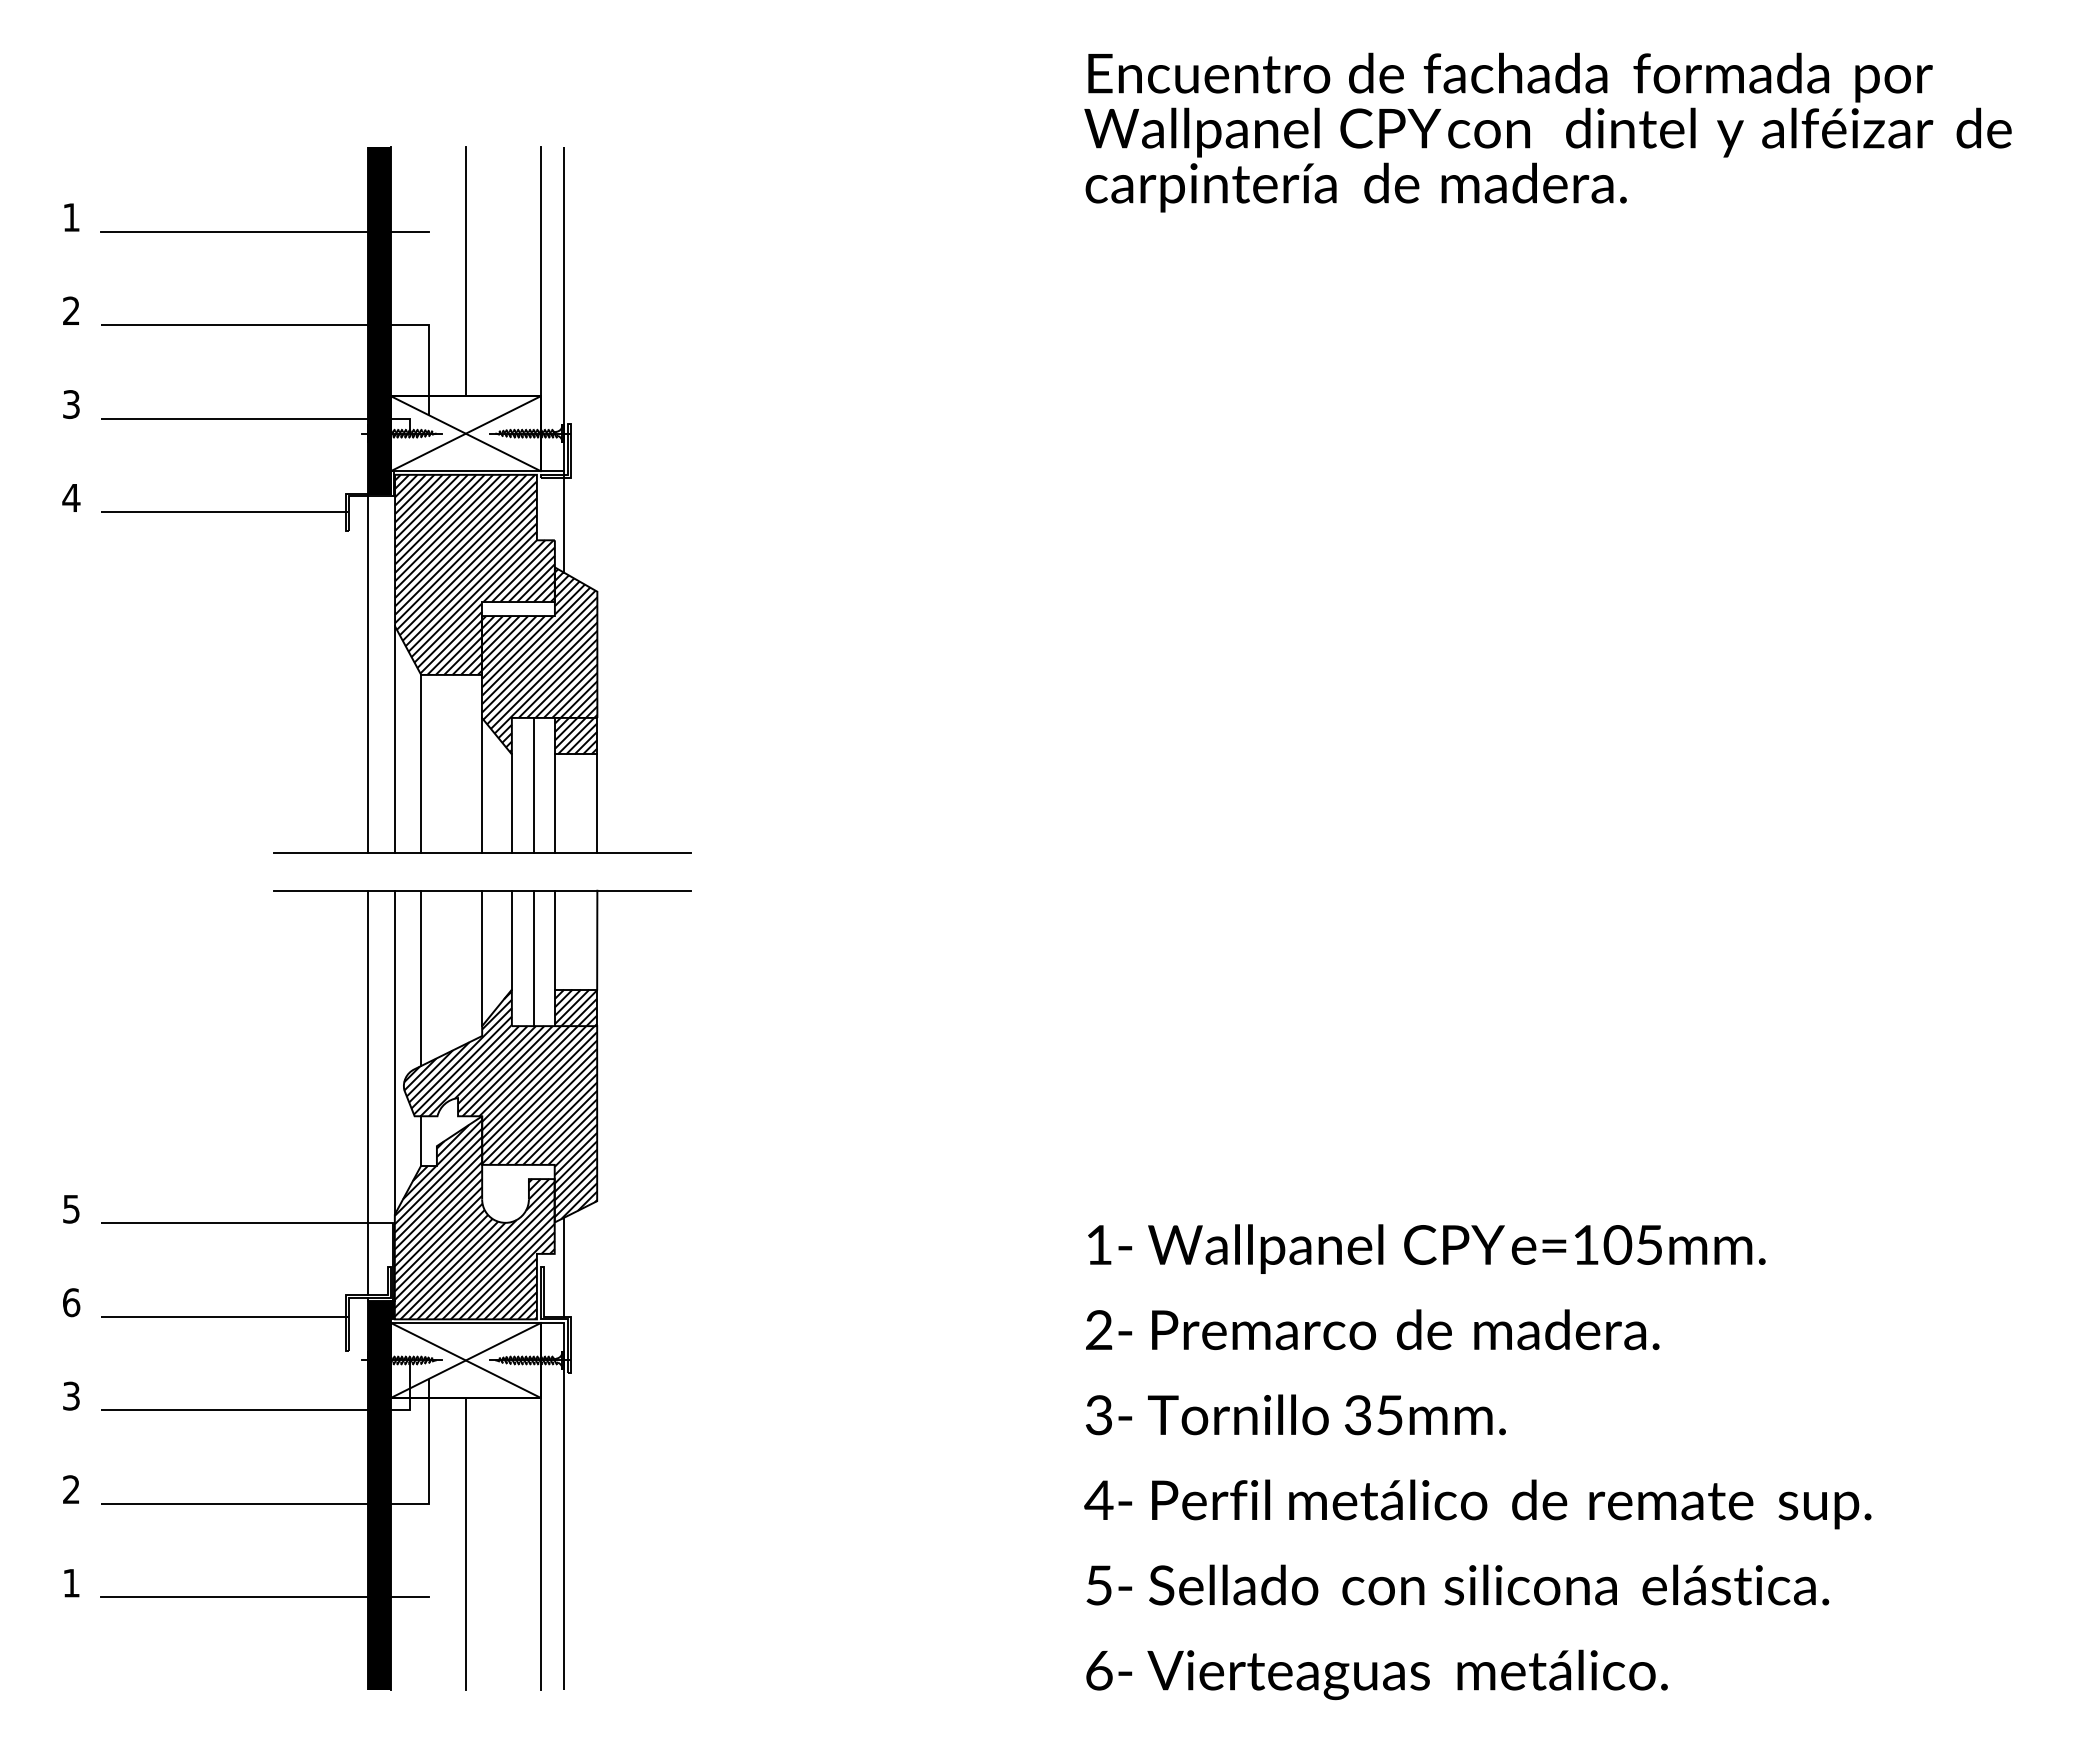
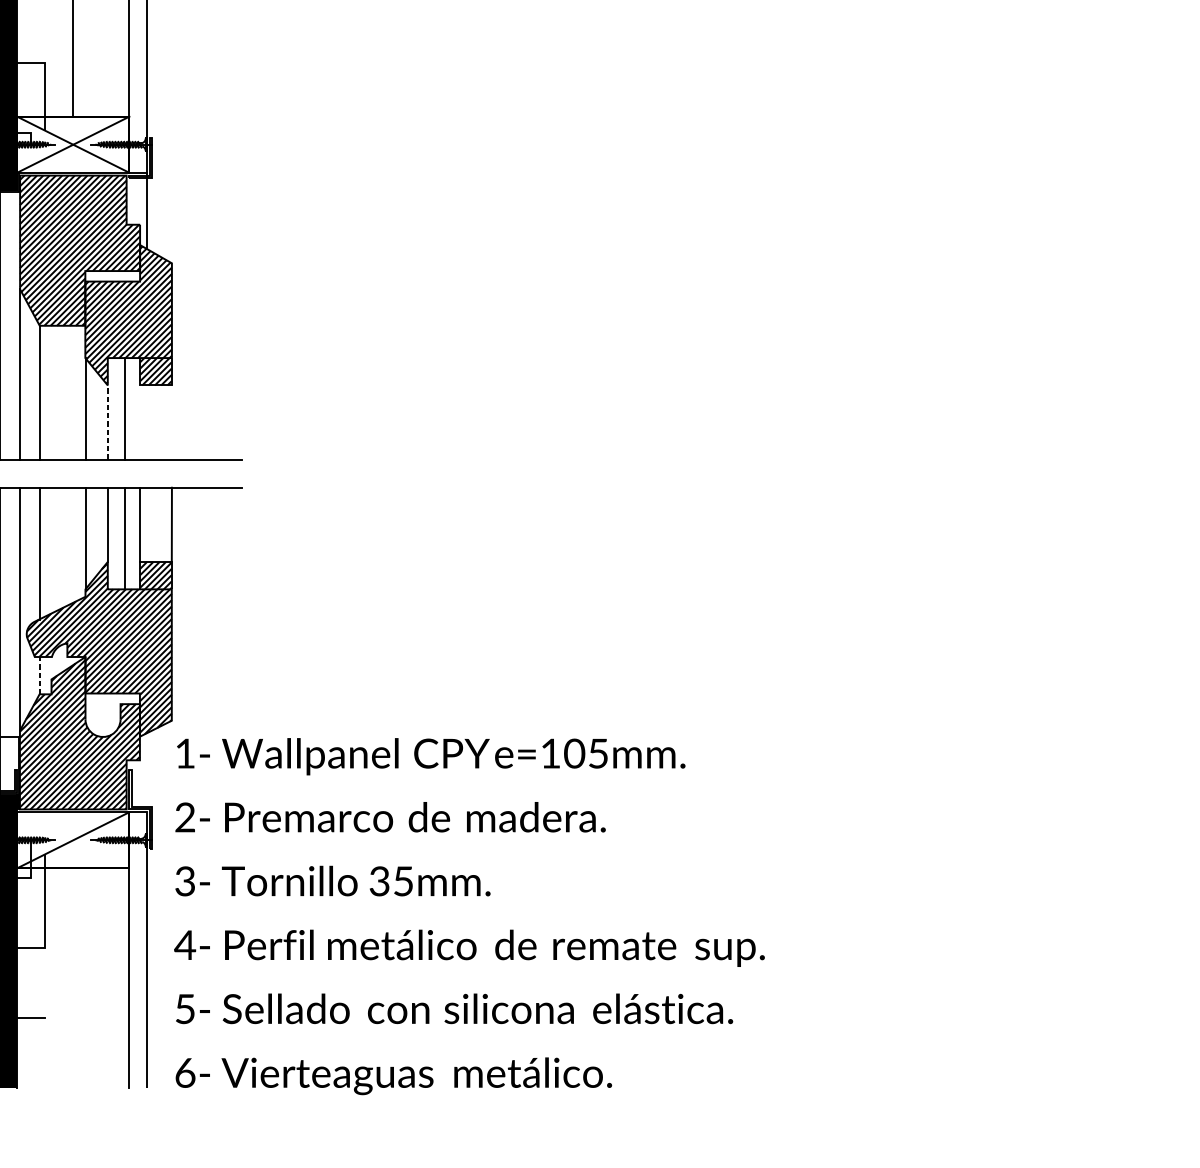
line: (511, 803) -> (107, 422), solid -> dashed
line: (554, 803) -> (139, 422), removed
line: (597, 803) -> (172, 422), removed
line: (421, 1141) -> (39, 675), solid -> dashed
line: (564, 1266) -> (147, 769), removed
line: (465, 1360) -> (72, 840), removed
text: (1477, 1462) -> (469, 916), moved
line: (465, 1543) -> (72, 977), removed

